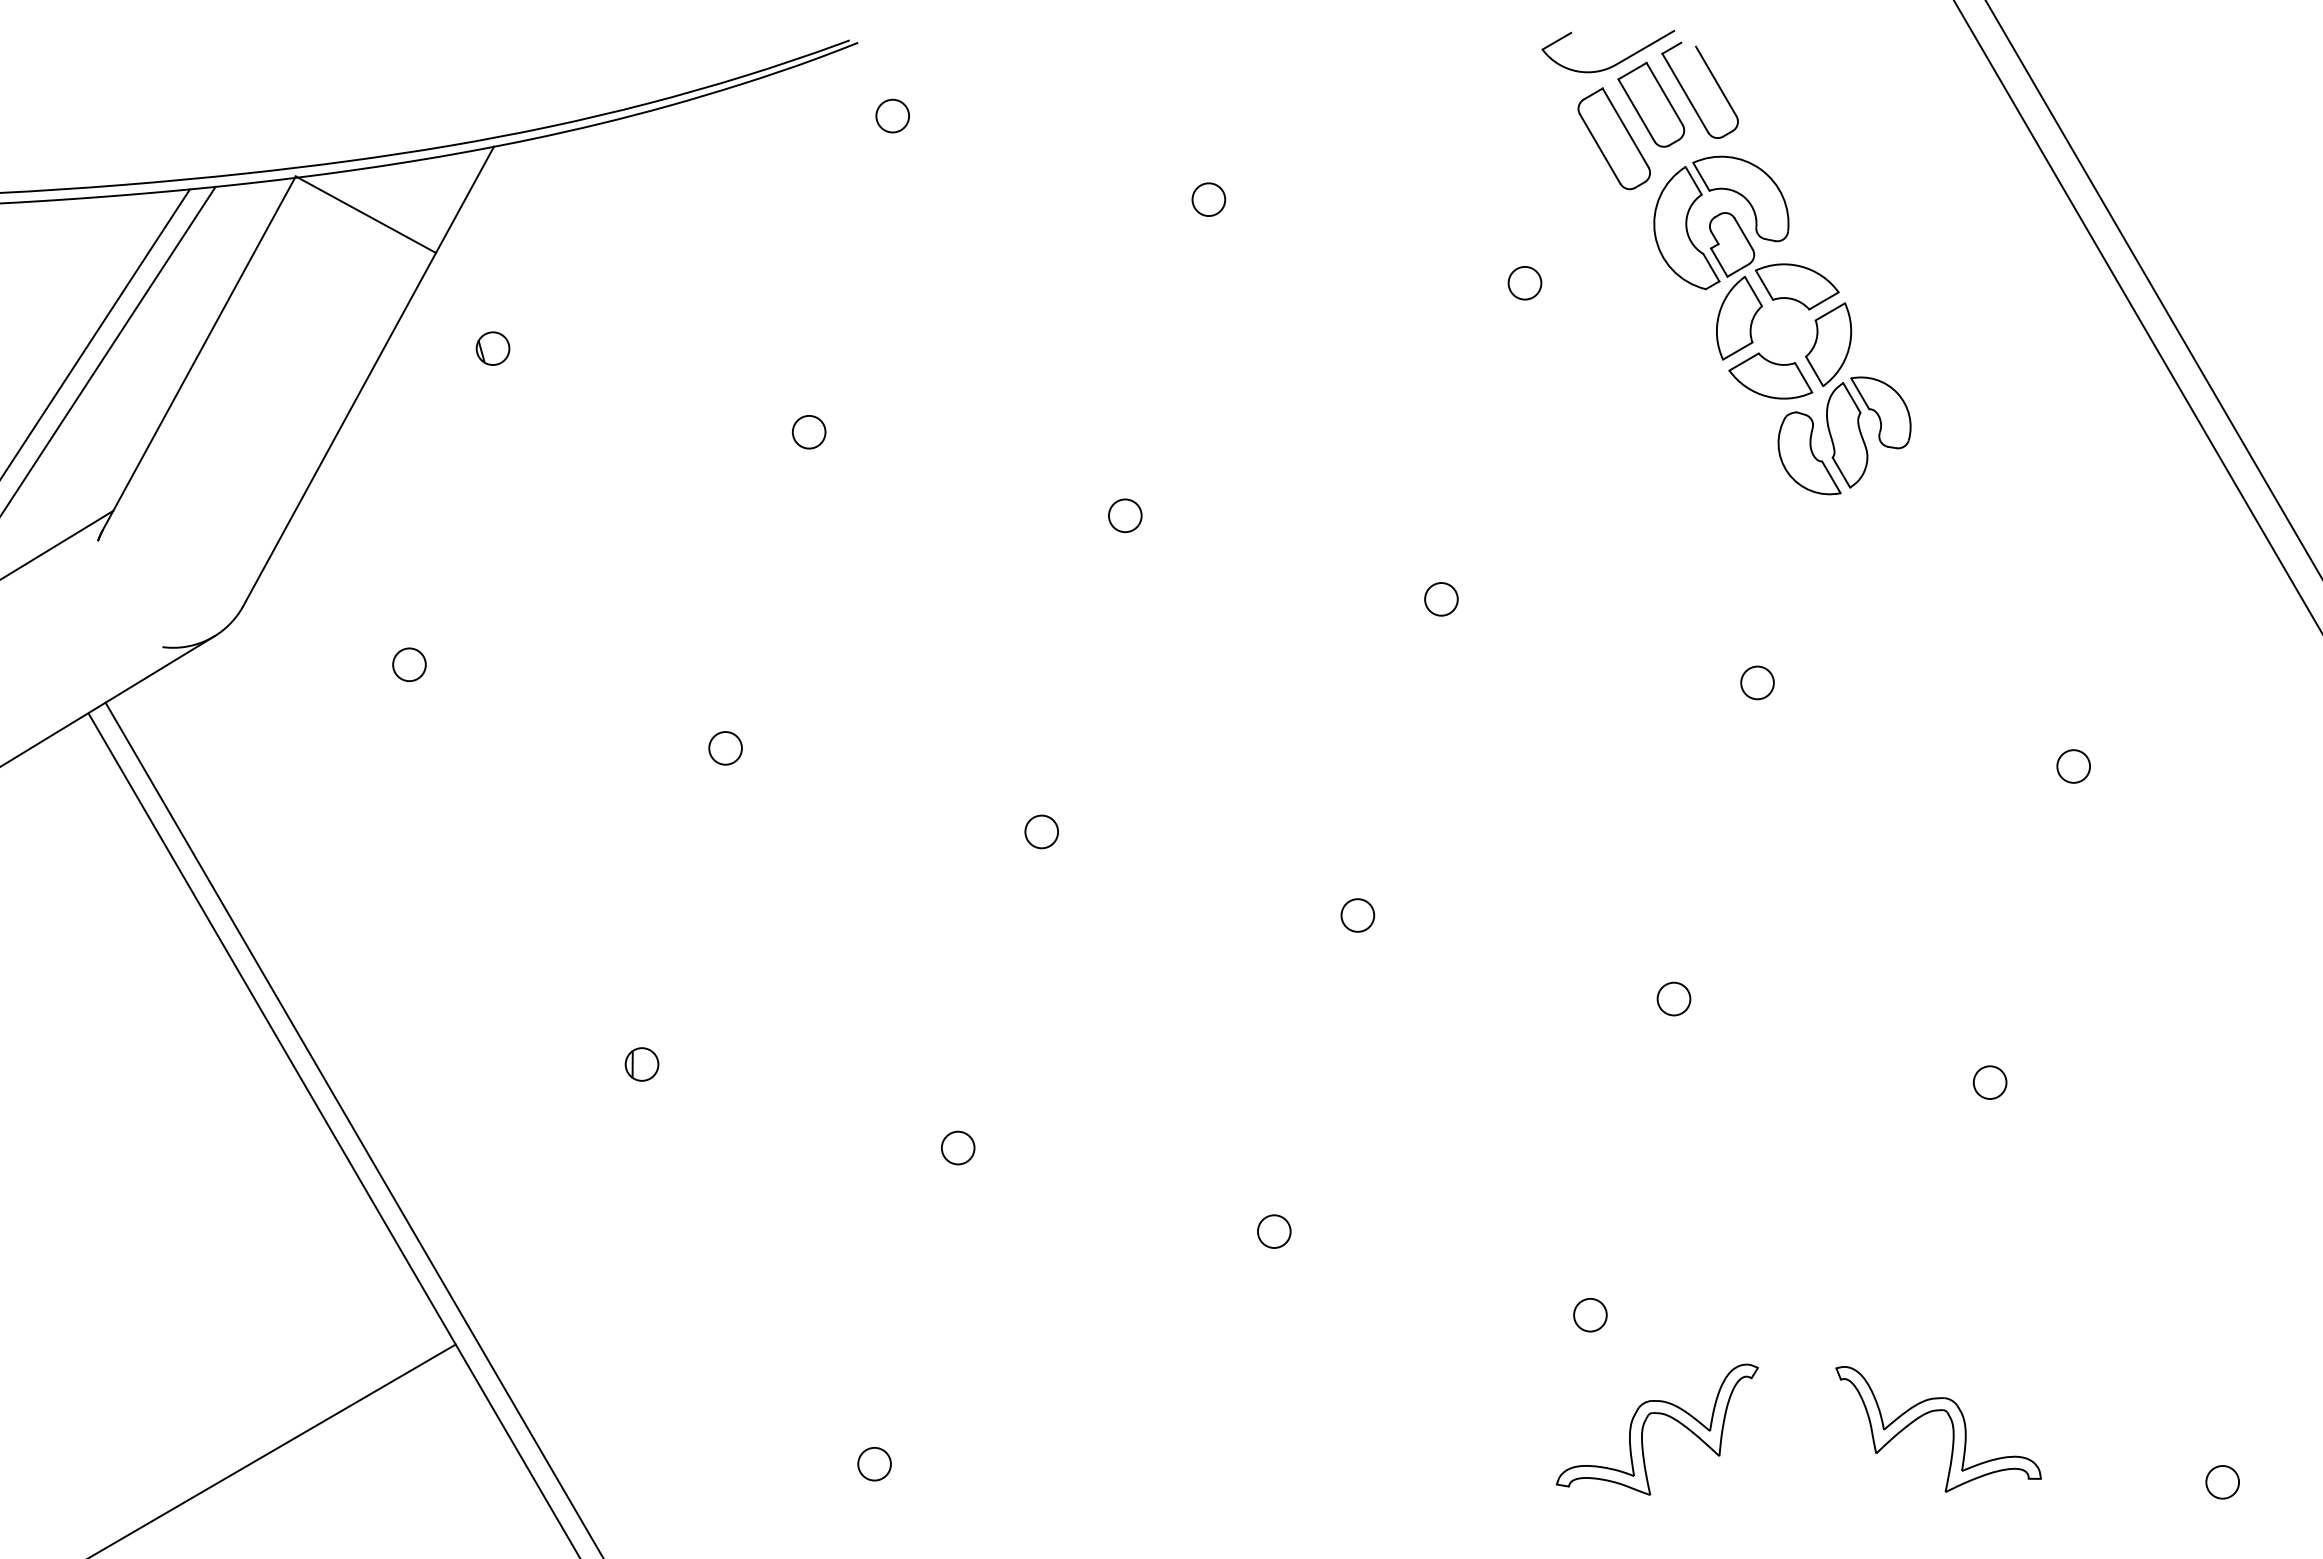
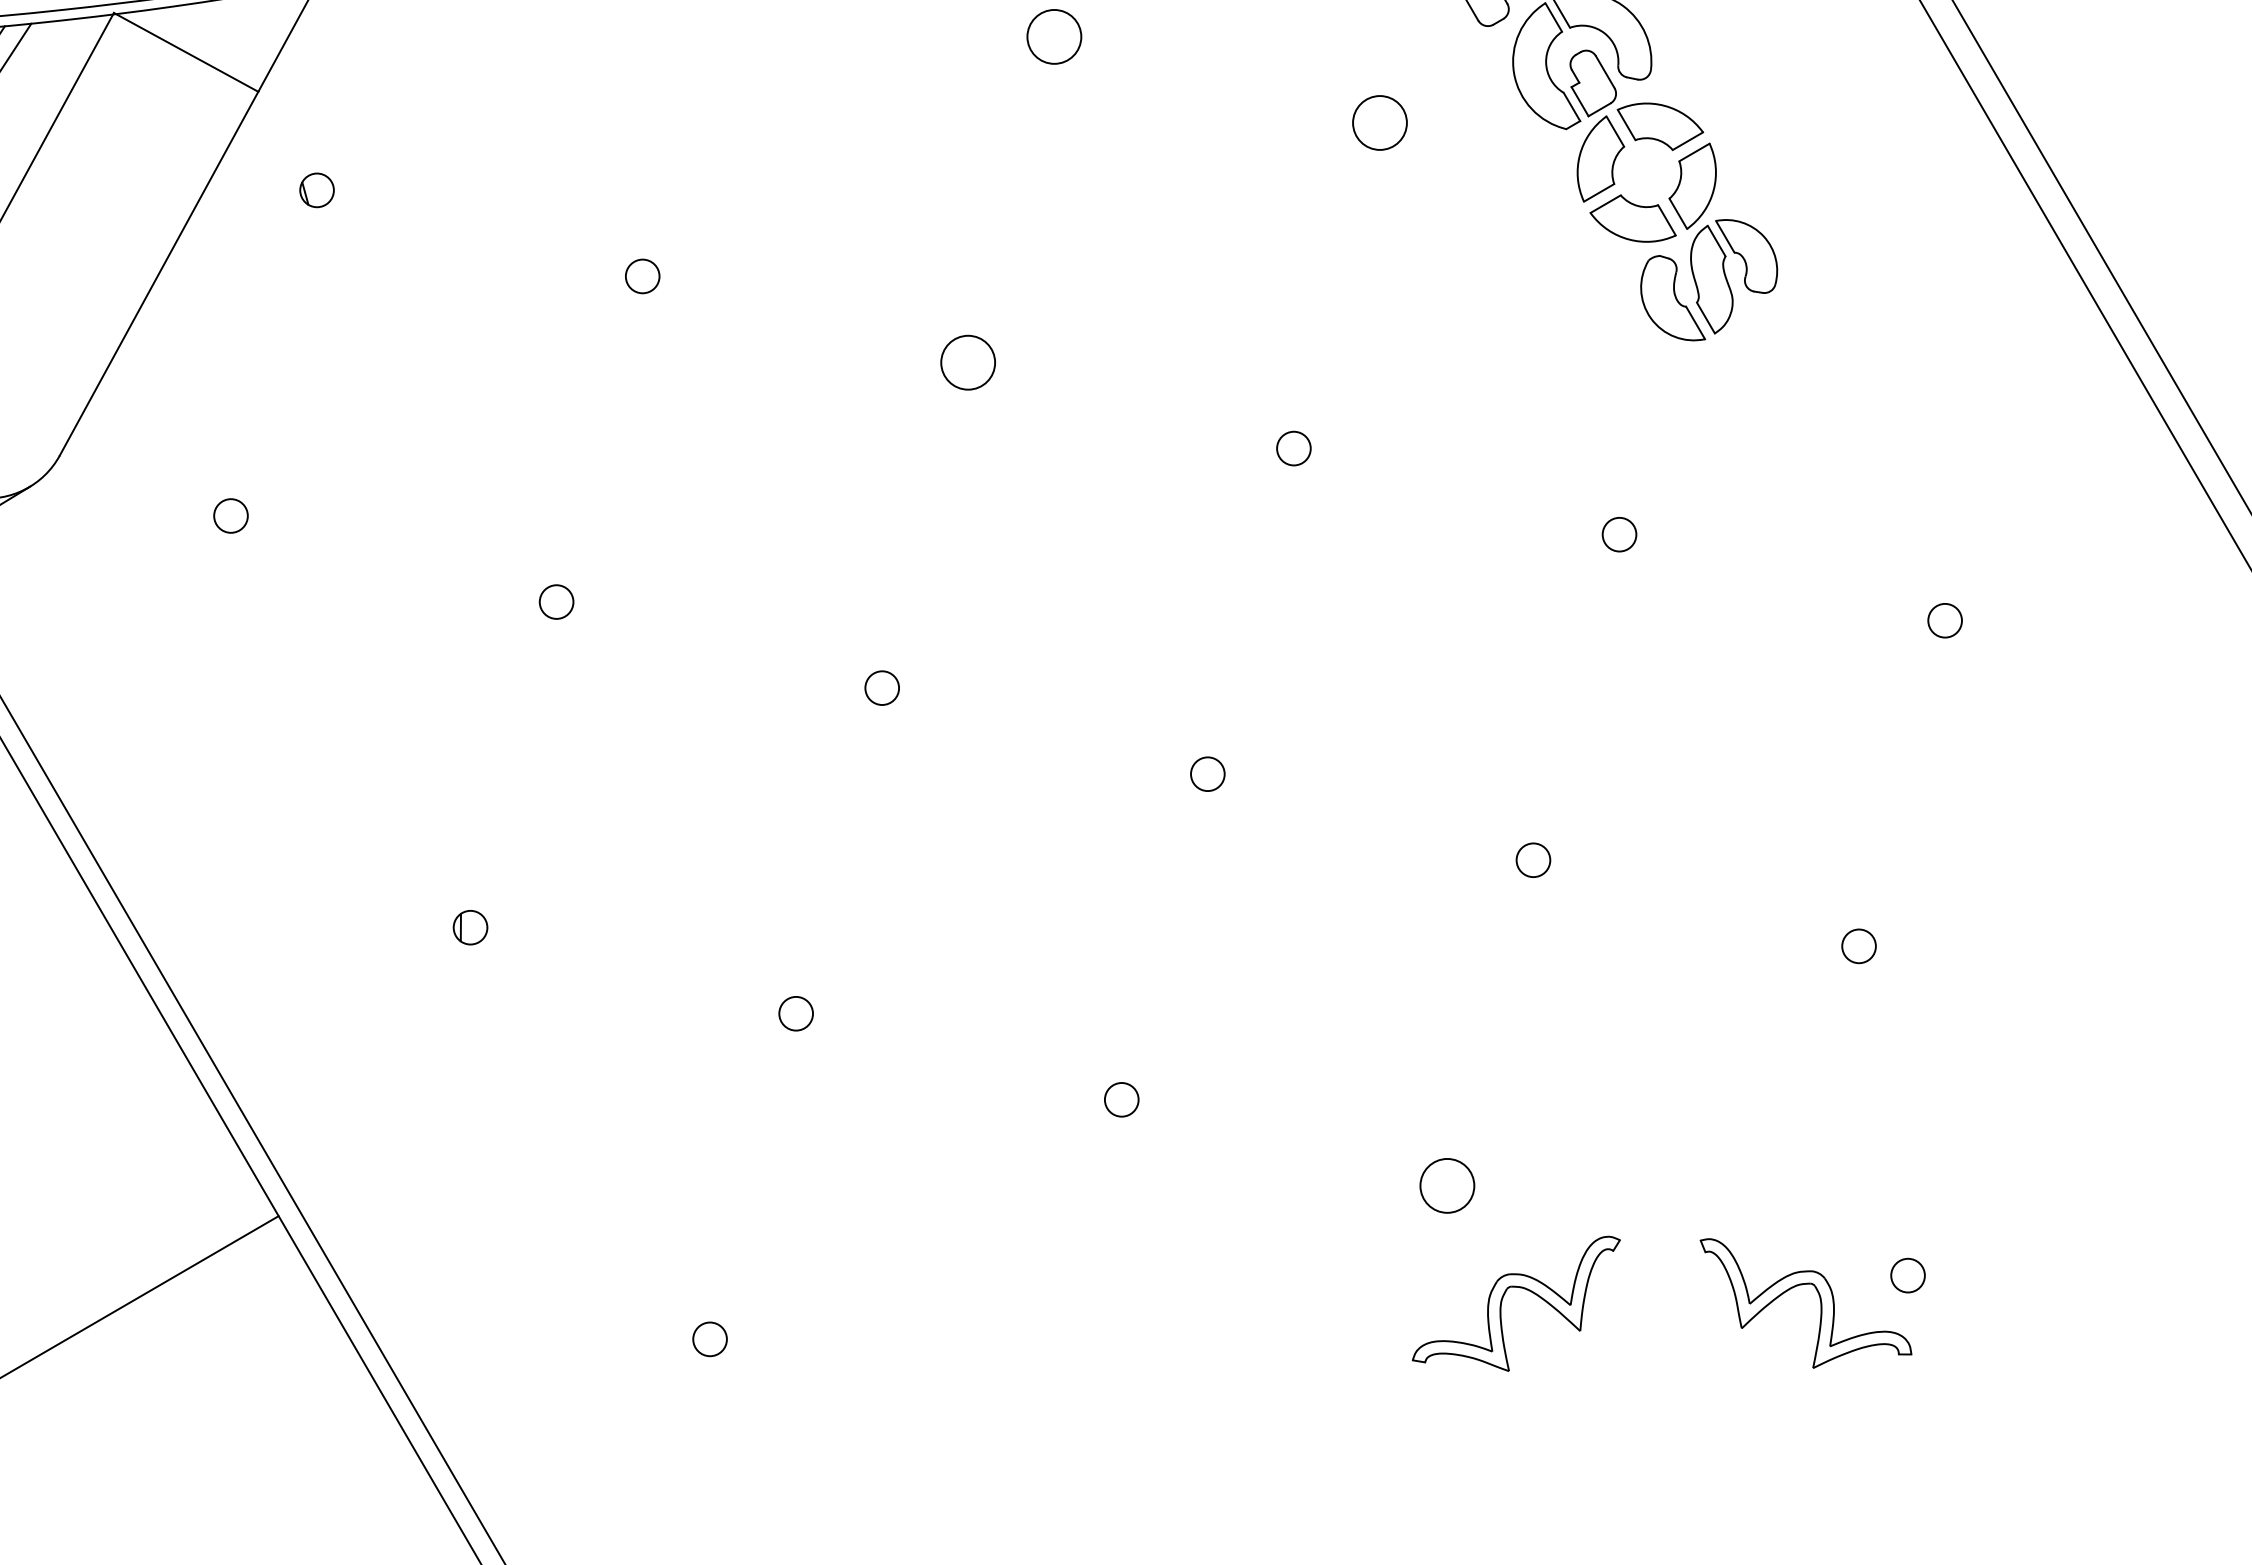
circle: (1208, 199) -> (1053, 36), size x1.6
circle: (1524, 282) -> (1379, 122), size x1.6
circle: (1125, 515) -> (968, 362), size x1.6
circle: (1590, 1314) -> (1447, 1185), size x1.6
circle: (2222, 1482) -> (1907, 1275), moved

